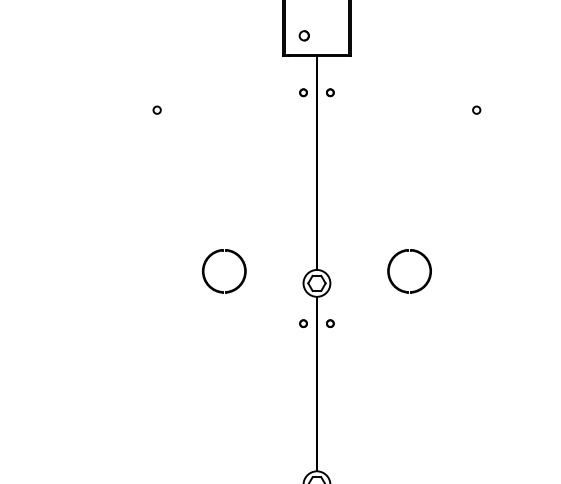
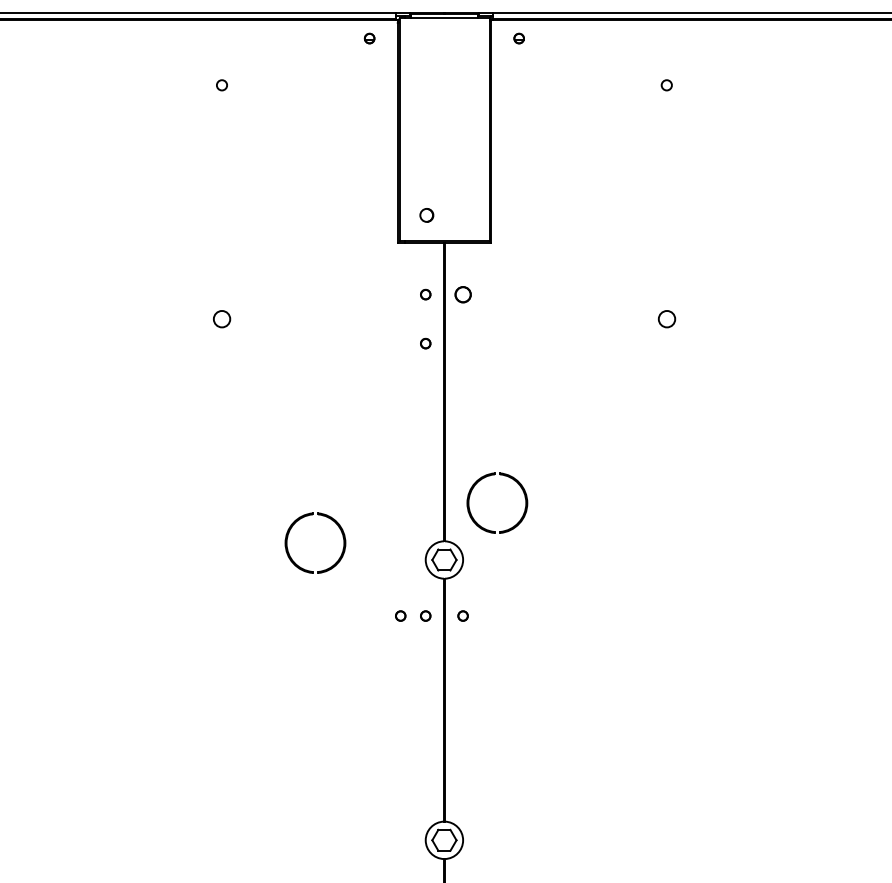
part: (329, 92) -> (462, 294), size x1.6
circle: (156, 109) -> (221, 318), size x1.6
circle: (476, 109) -> (666, 318), size x1.6
part: (303, 127) -> (425, 343), added
part: (404, 252) -> (490, 476), moved
circle: (285, 323) -> (400, 615), added

